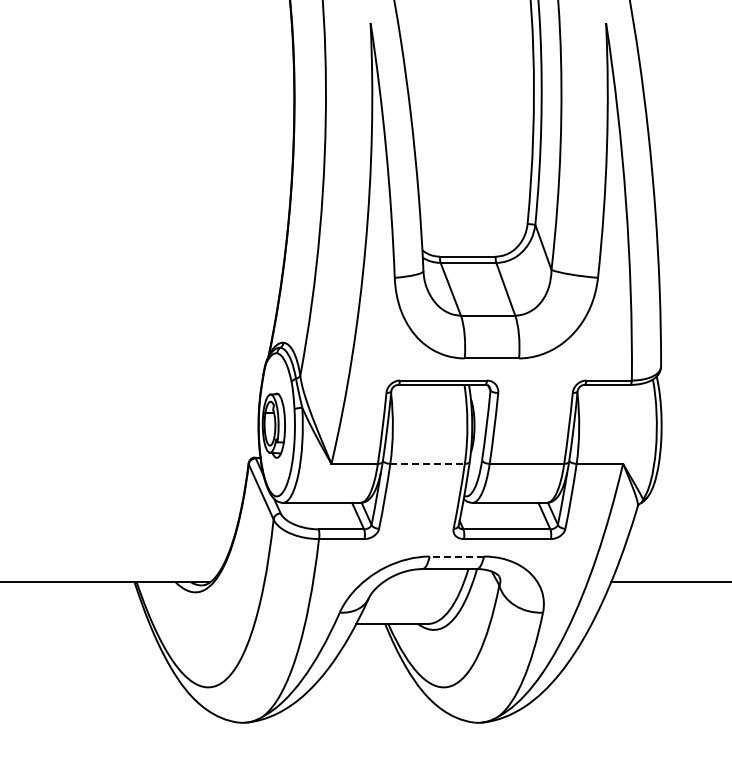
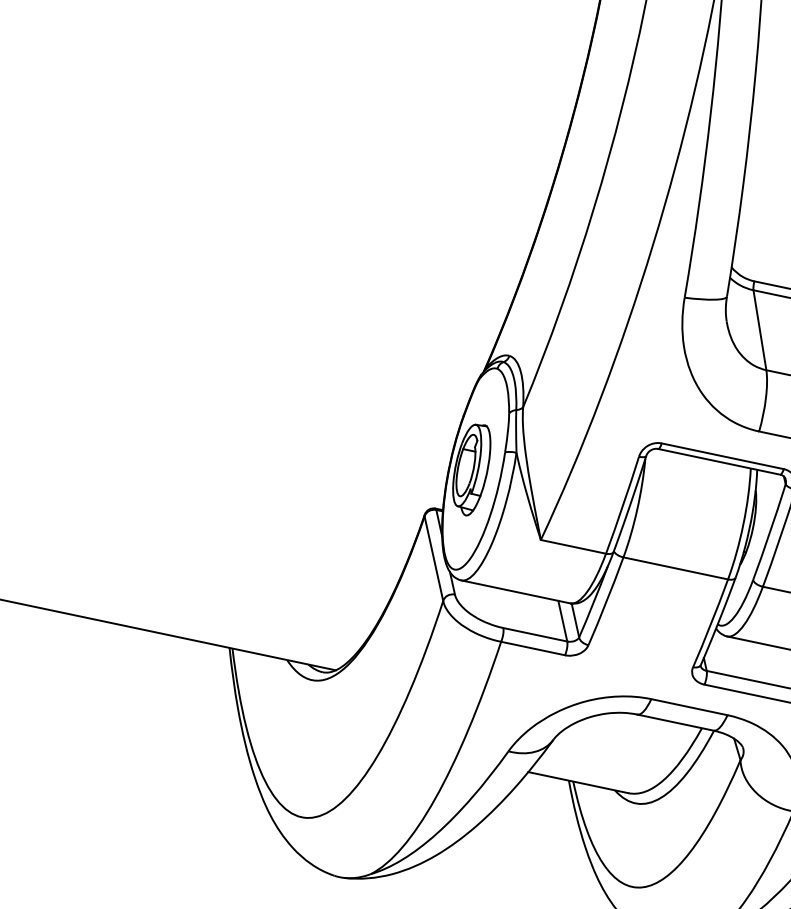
line: (428, 463) -> (677, 568), dashed -> solid
line: (456, 556) -> (688, 706), dashed -> solid

